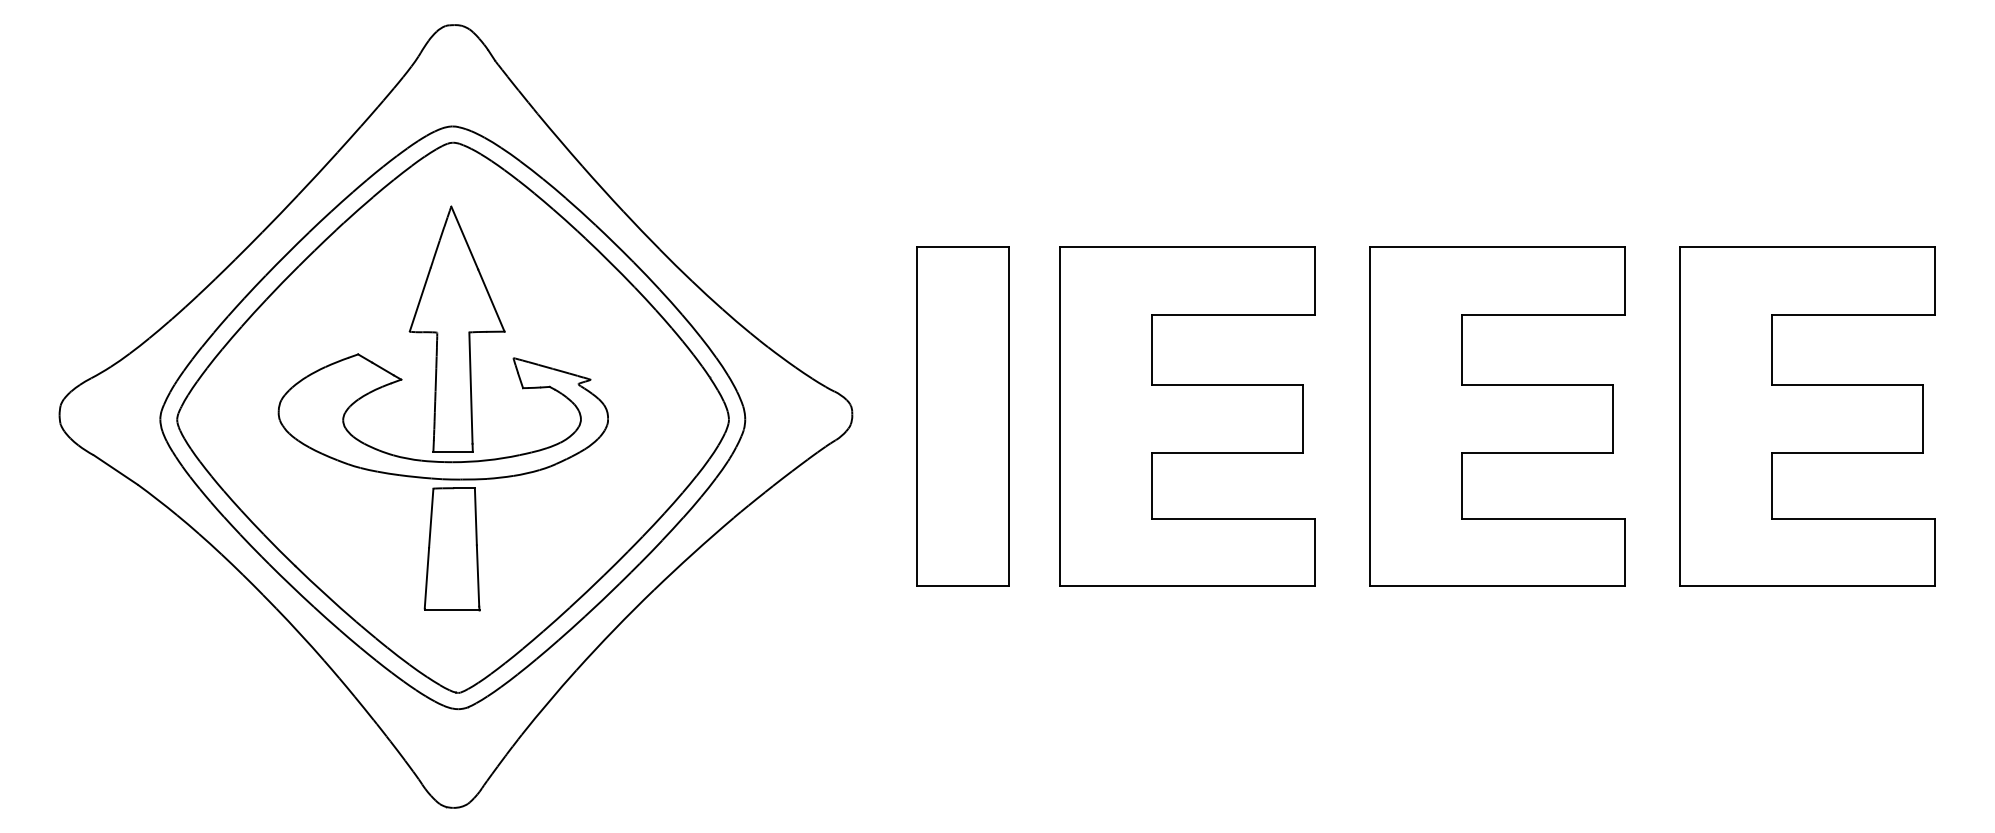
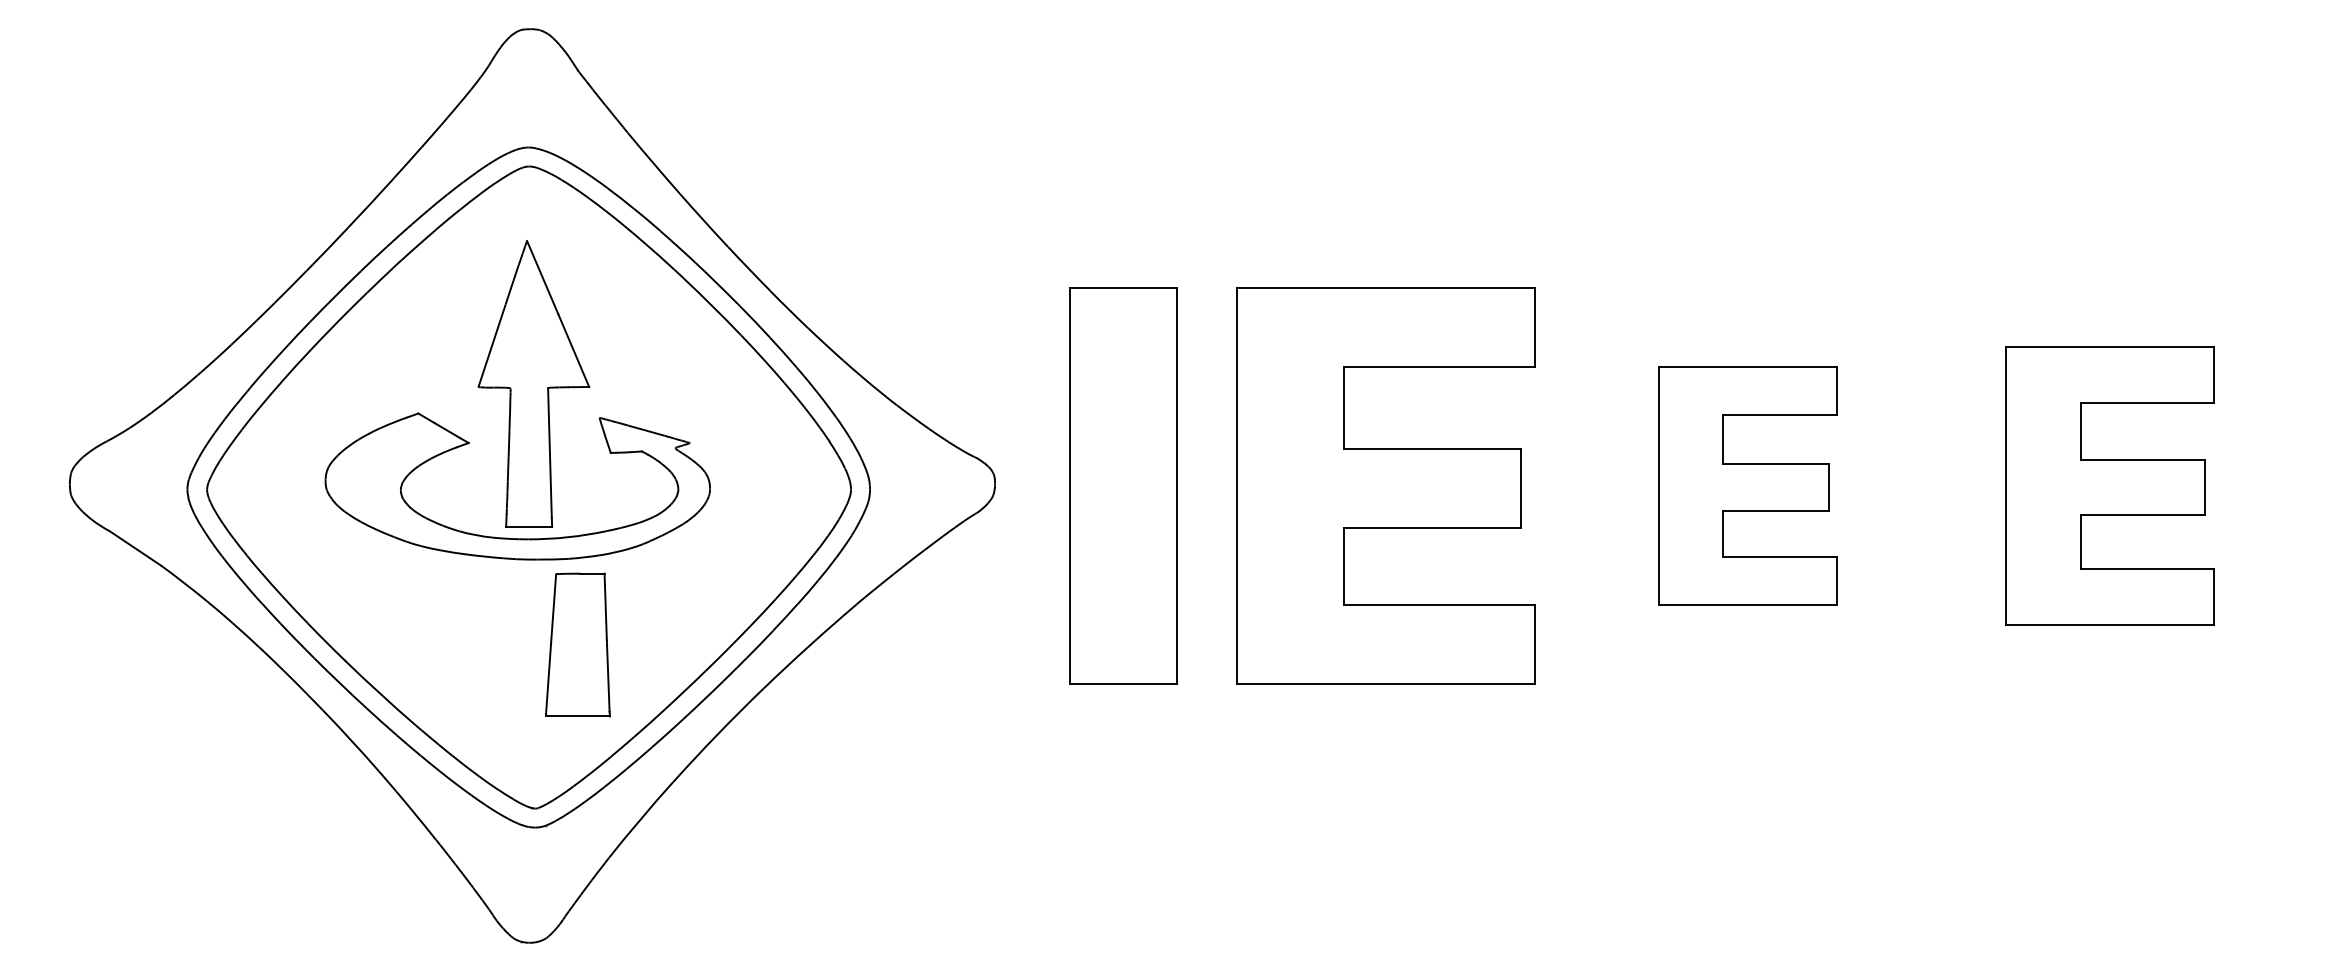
part: (1497, 416) -> (1747, 485), size x0.6
part: (1807, 416) -> (2109, 485), size x0.7
part: (451, 548) -> (577, 644), moved

